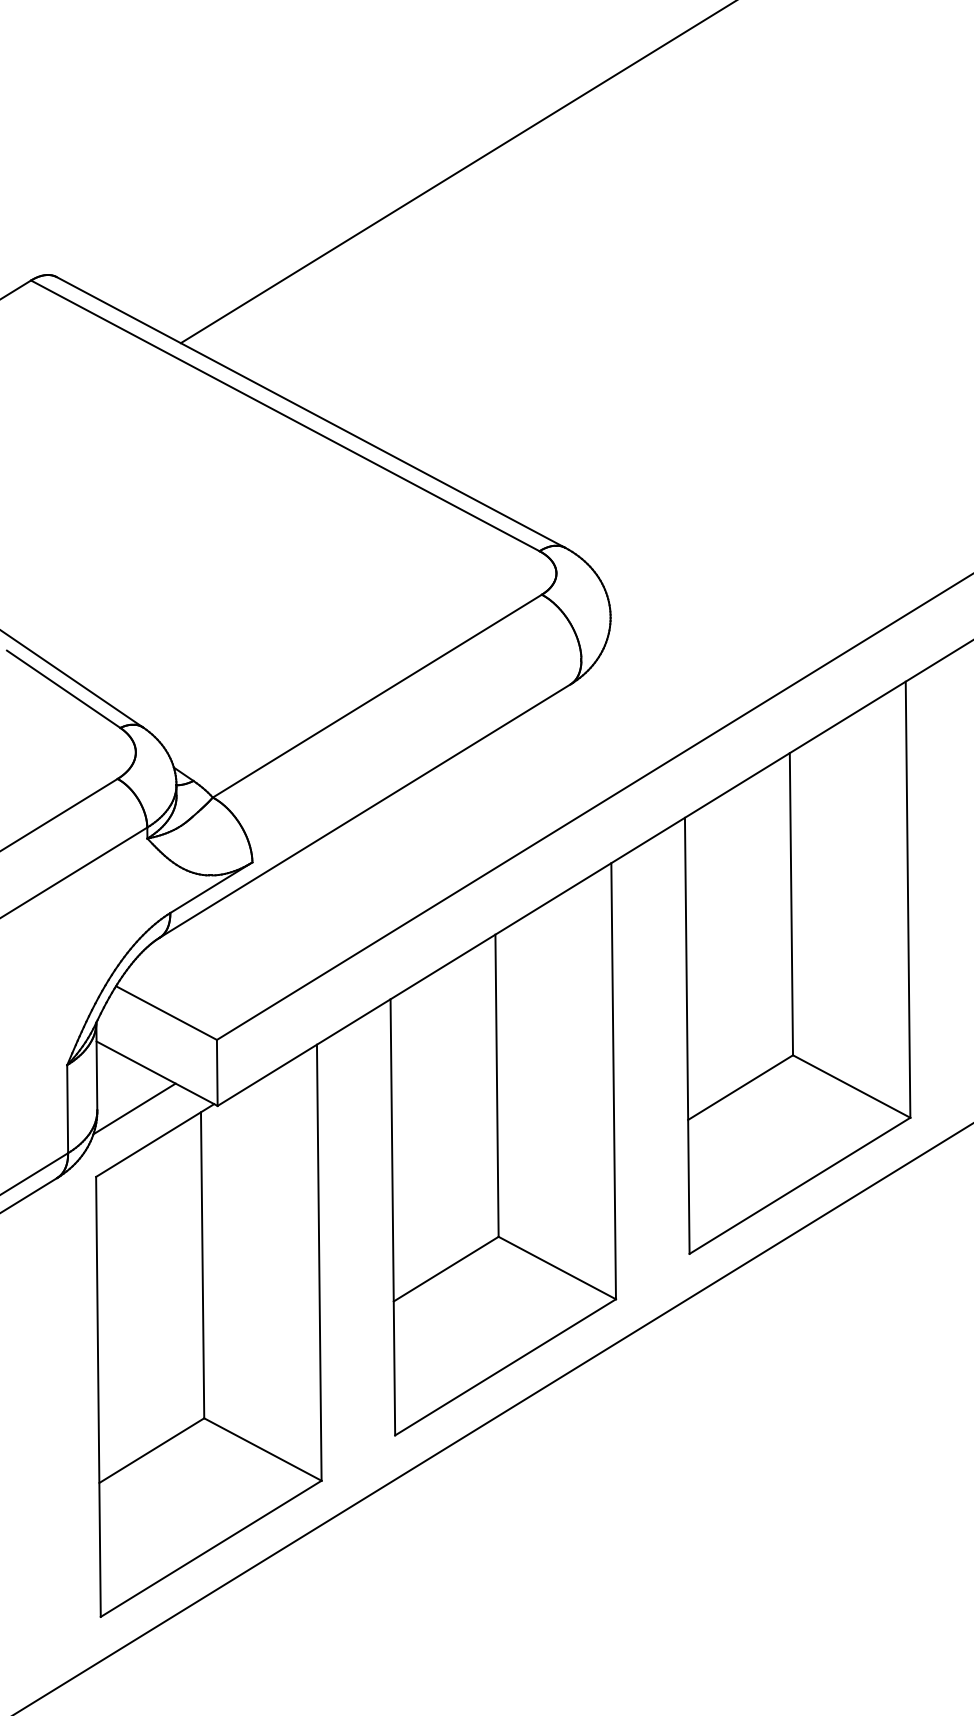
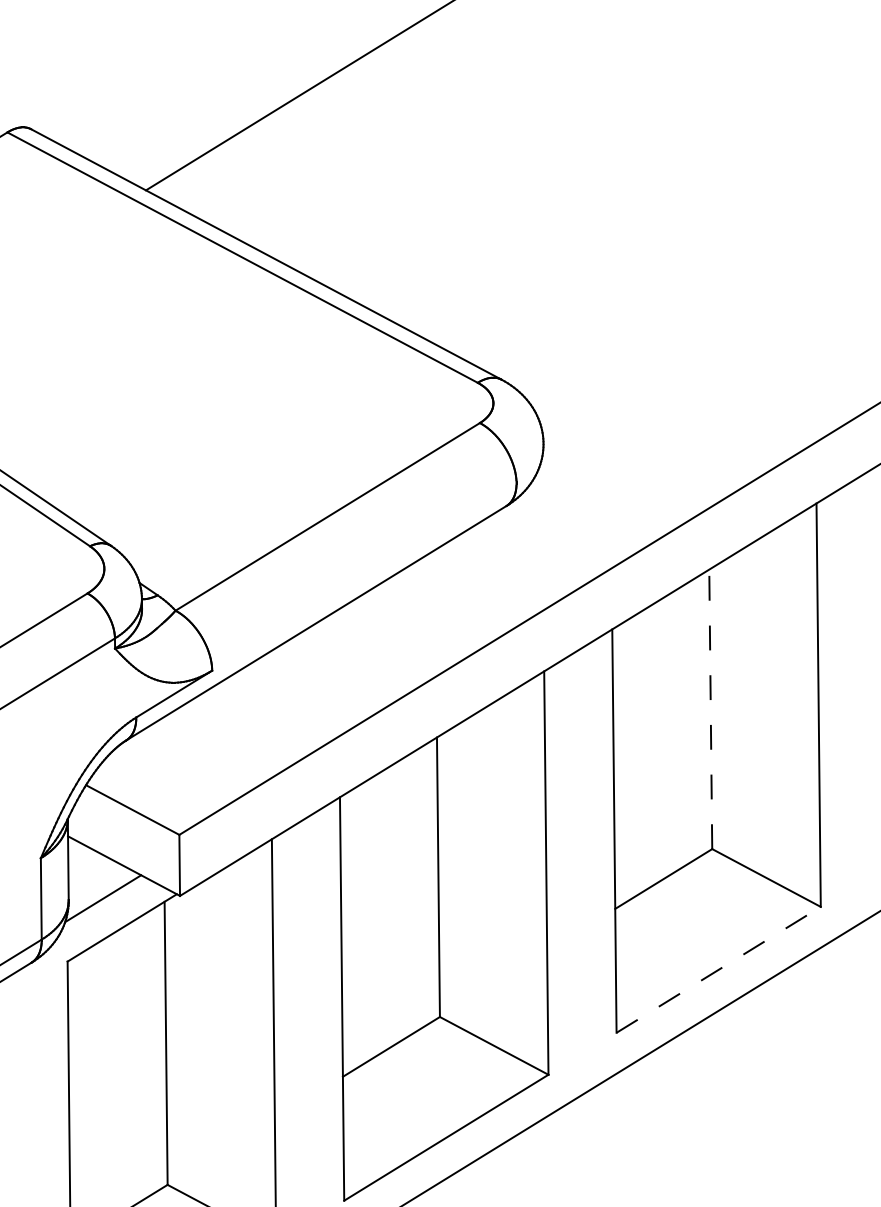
line: (791, 903) -> (710, 708), solid -> dashed
line: (799, 1185) -> (718, 969), solid -> dashed

